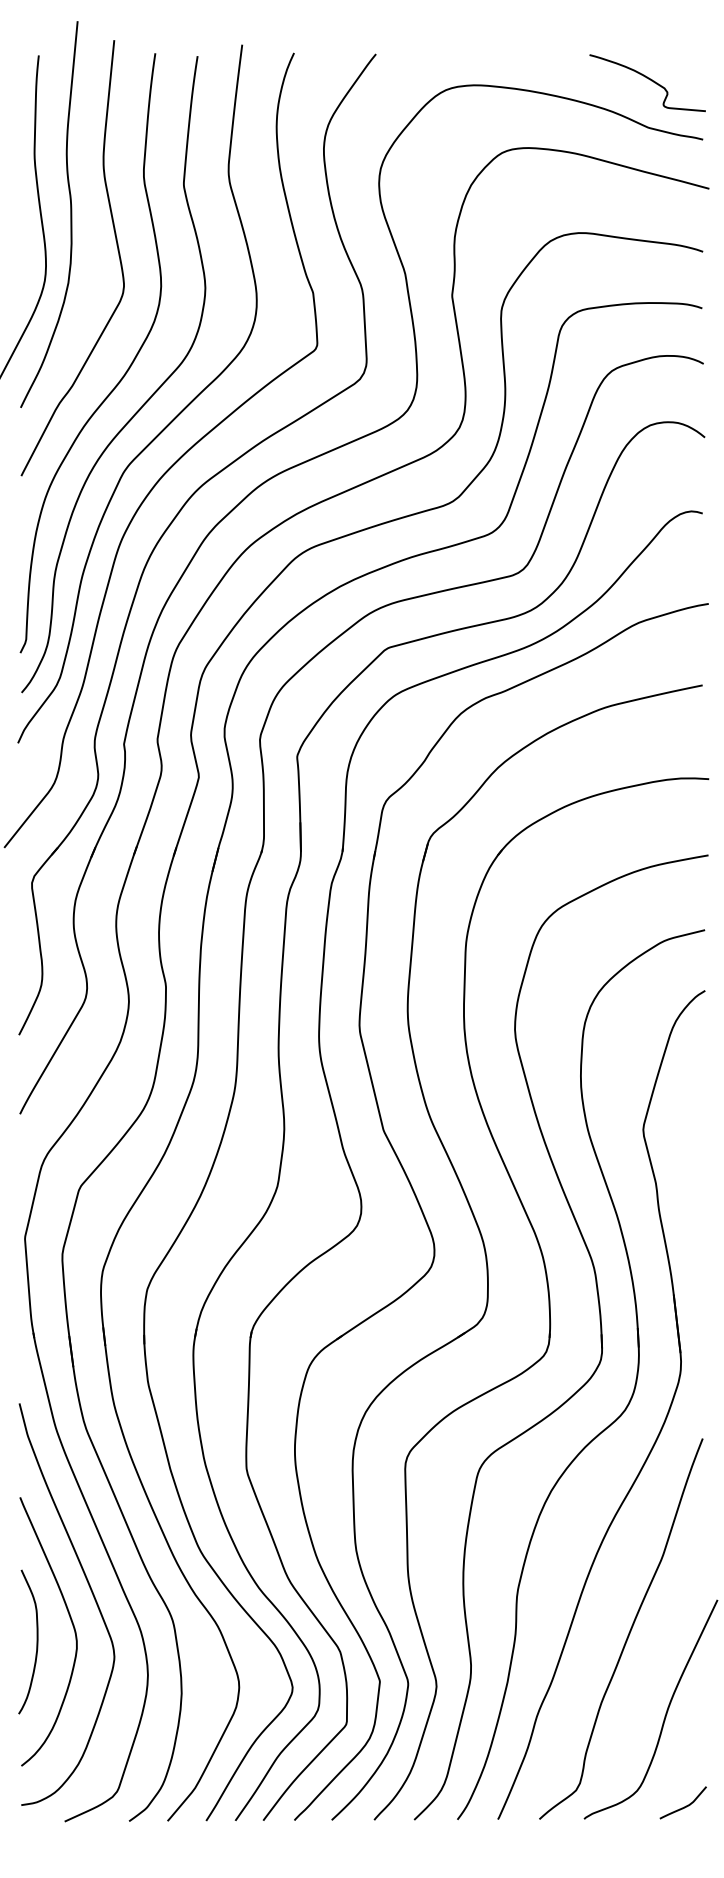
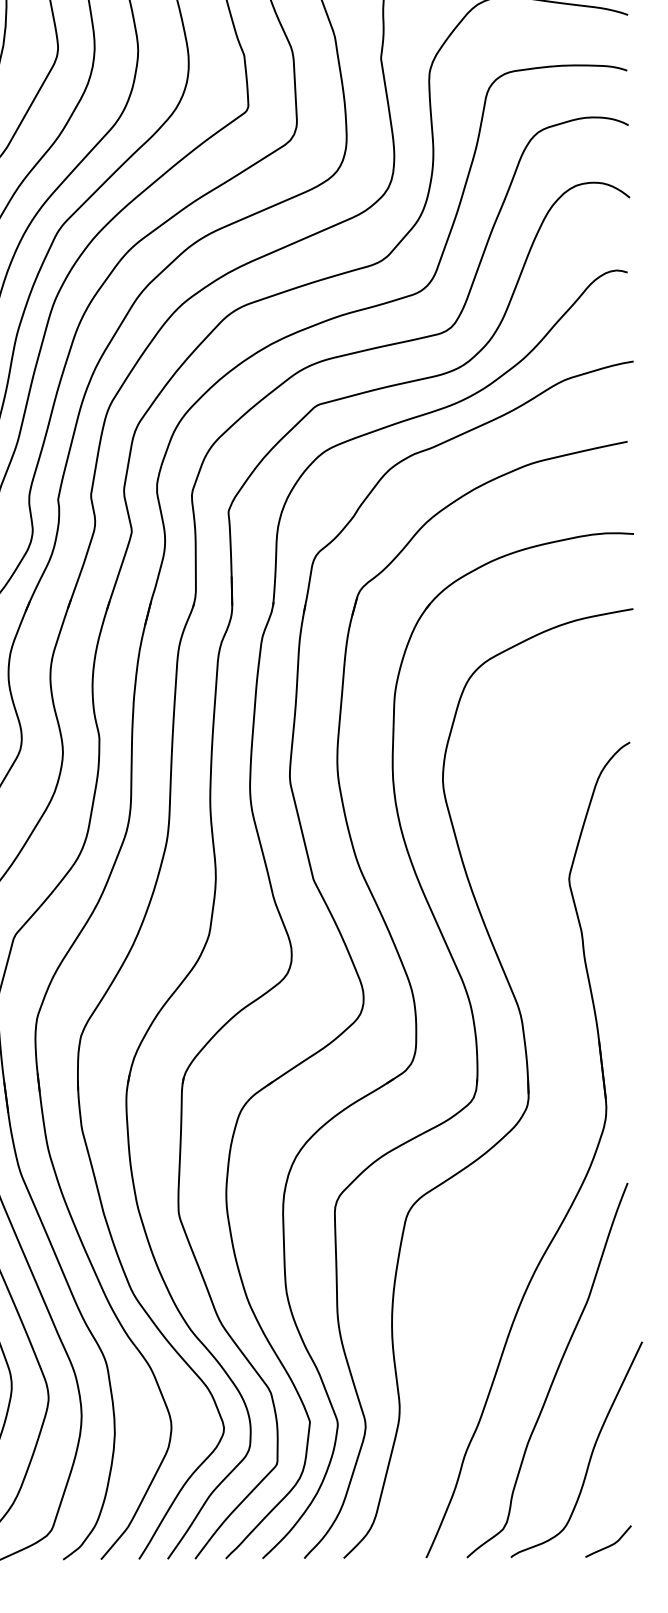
part: (633, 1388) -> (559, 1133), removed

